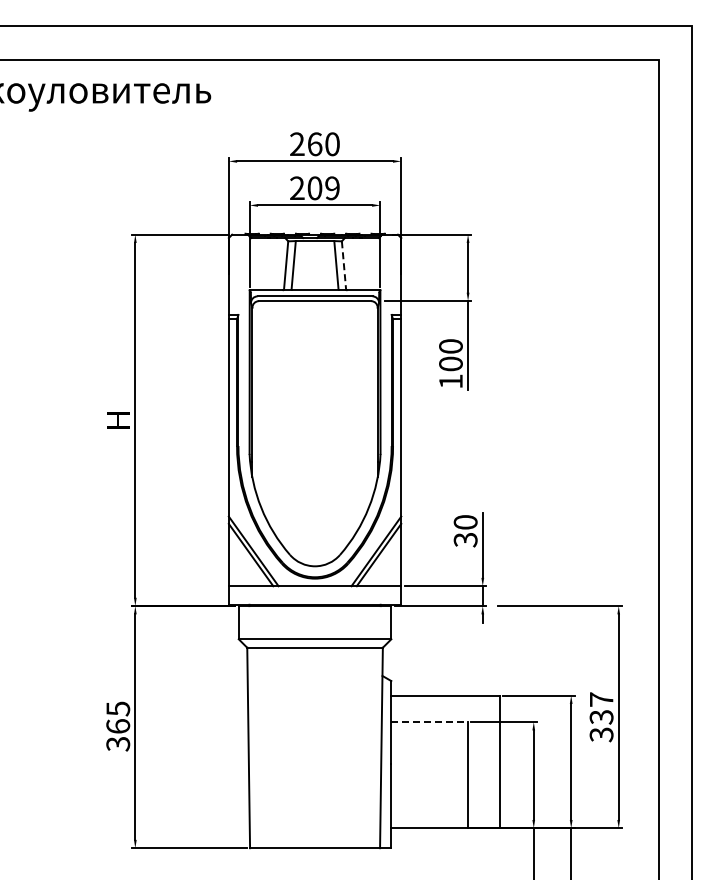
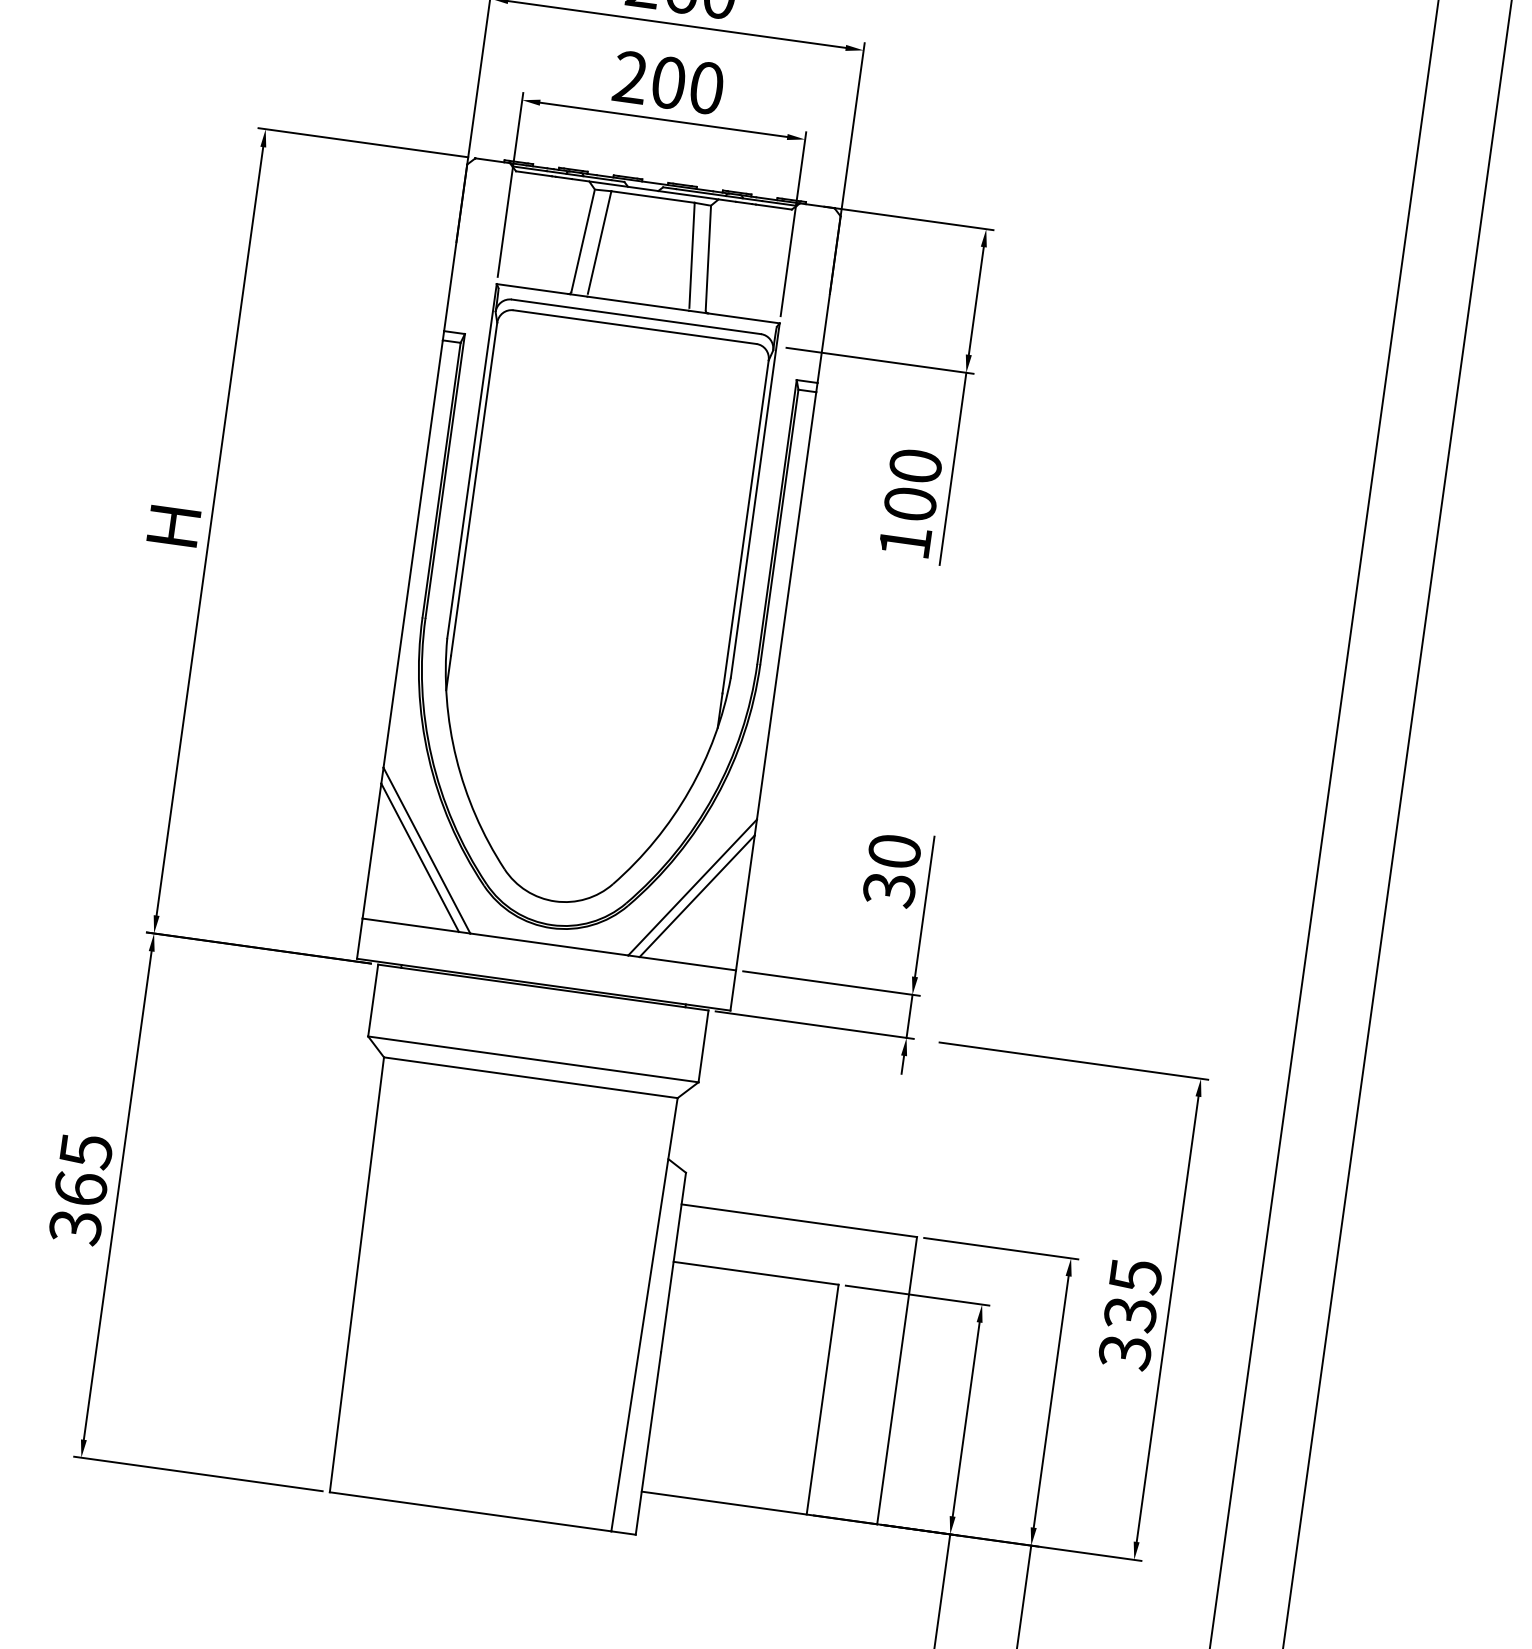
text: (332, 188) -> (706, 88), 209 -> 200
line: (343, 265) -> (707, 258), dashed -> solid
text: (601, 699) -> (1135, 1275), 337 -> 335
line: (429, 722) -> (756, 1273), dashed -> solid

